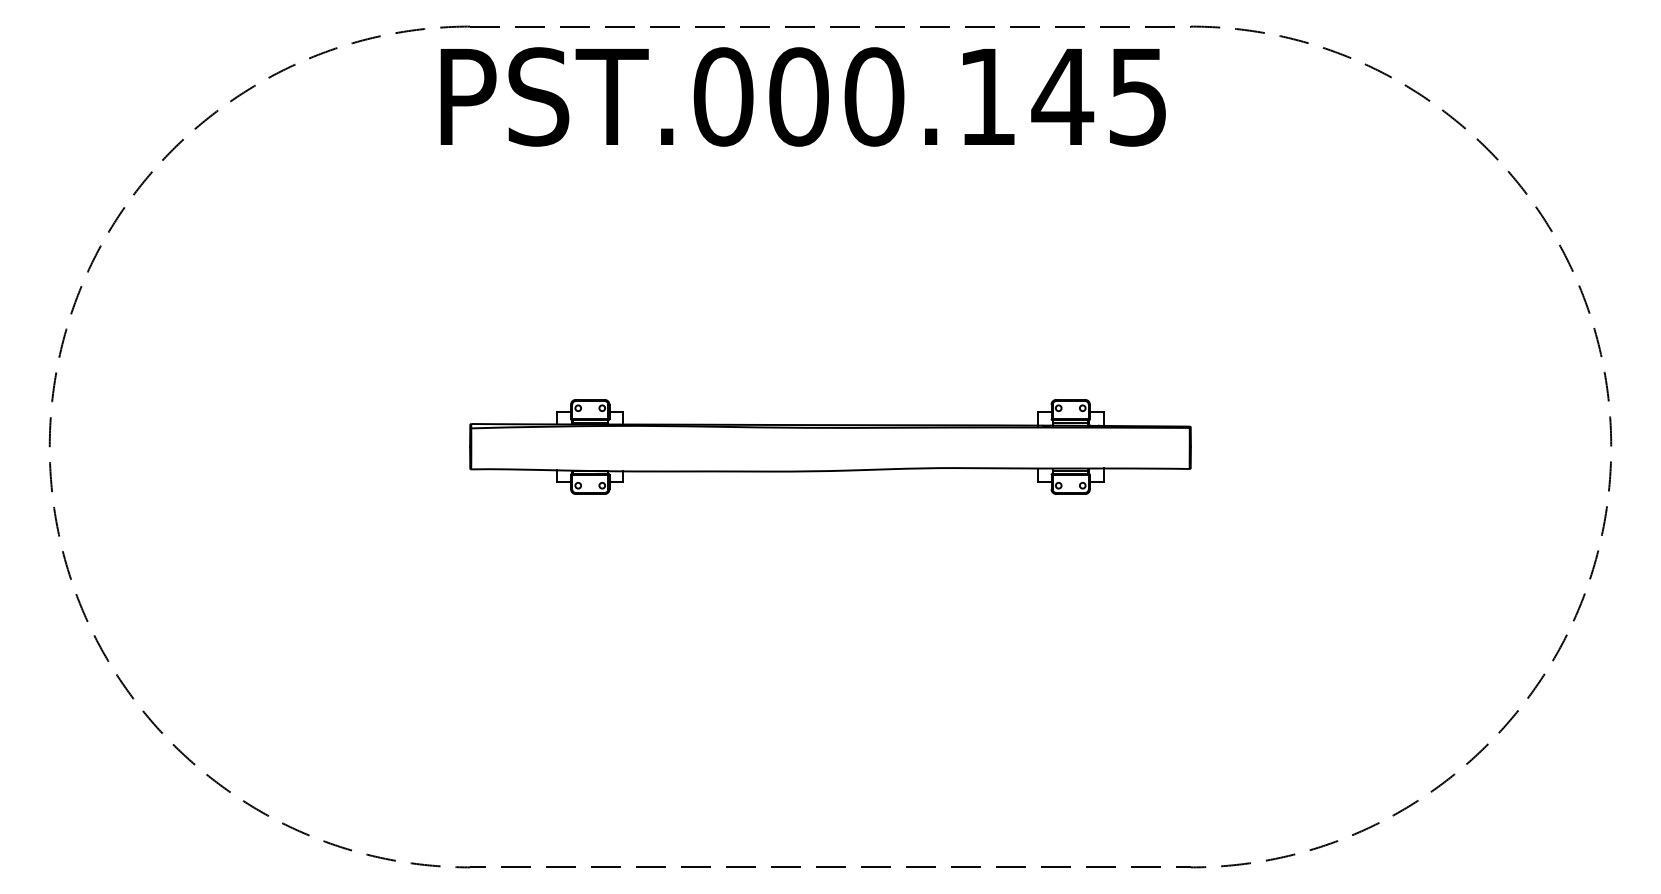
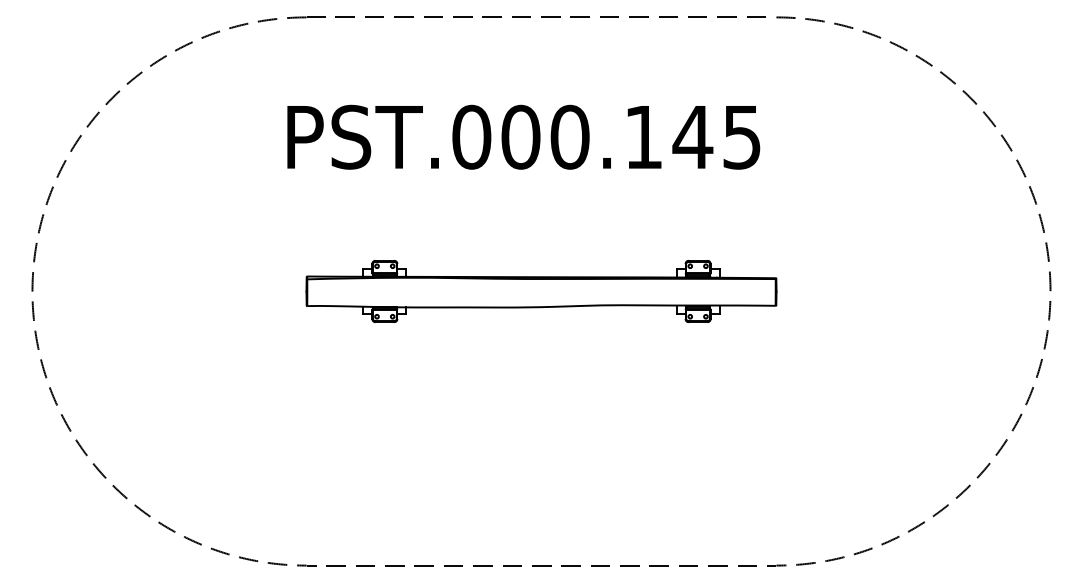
text: (802, 95) -> (523, 136), moved

